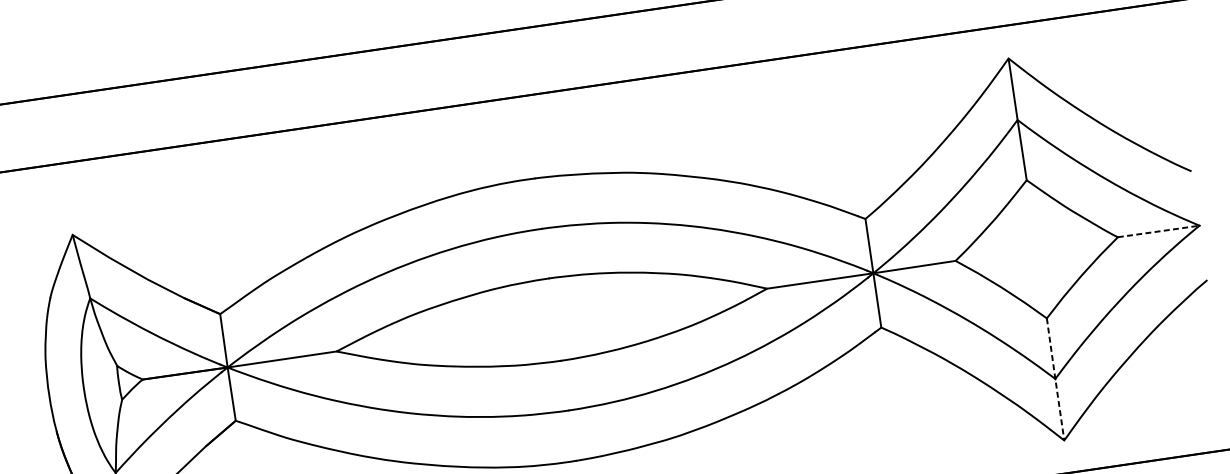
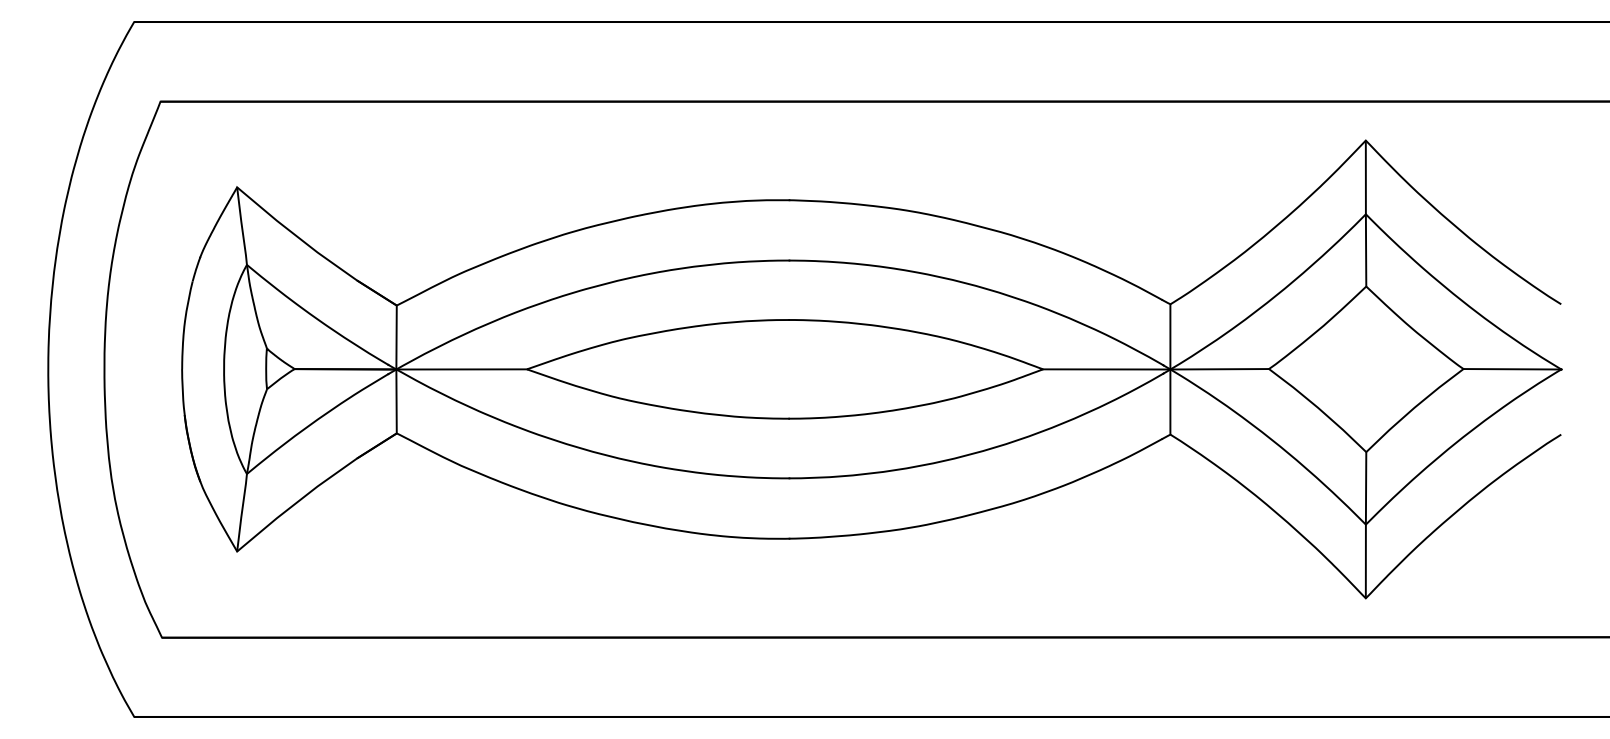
line: (1158, 231) -> (1512, 369), dashed -> solid
line: (1055, 378) -> (1365, 524), dashed -> solid

